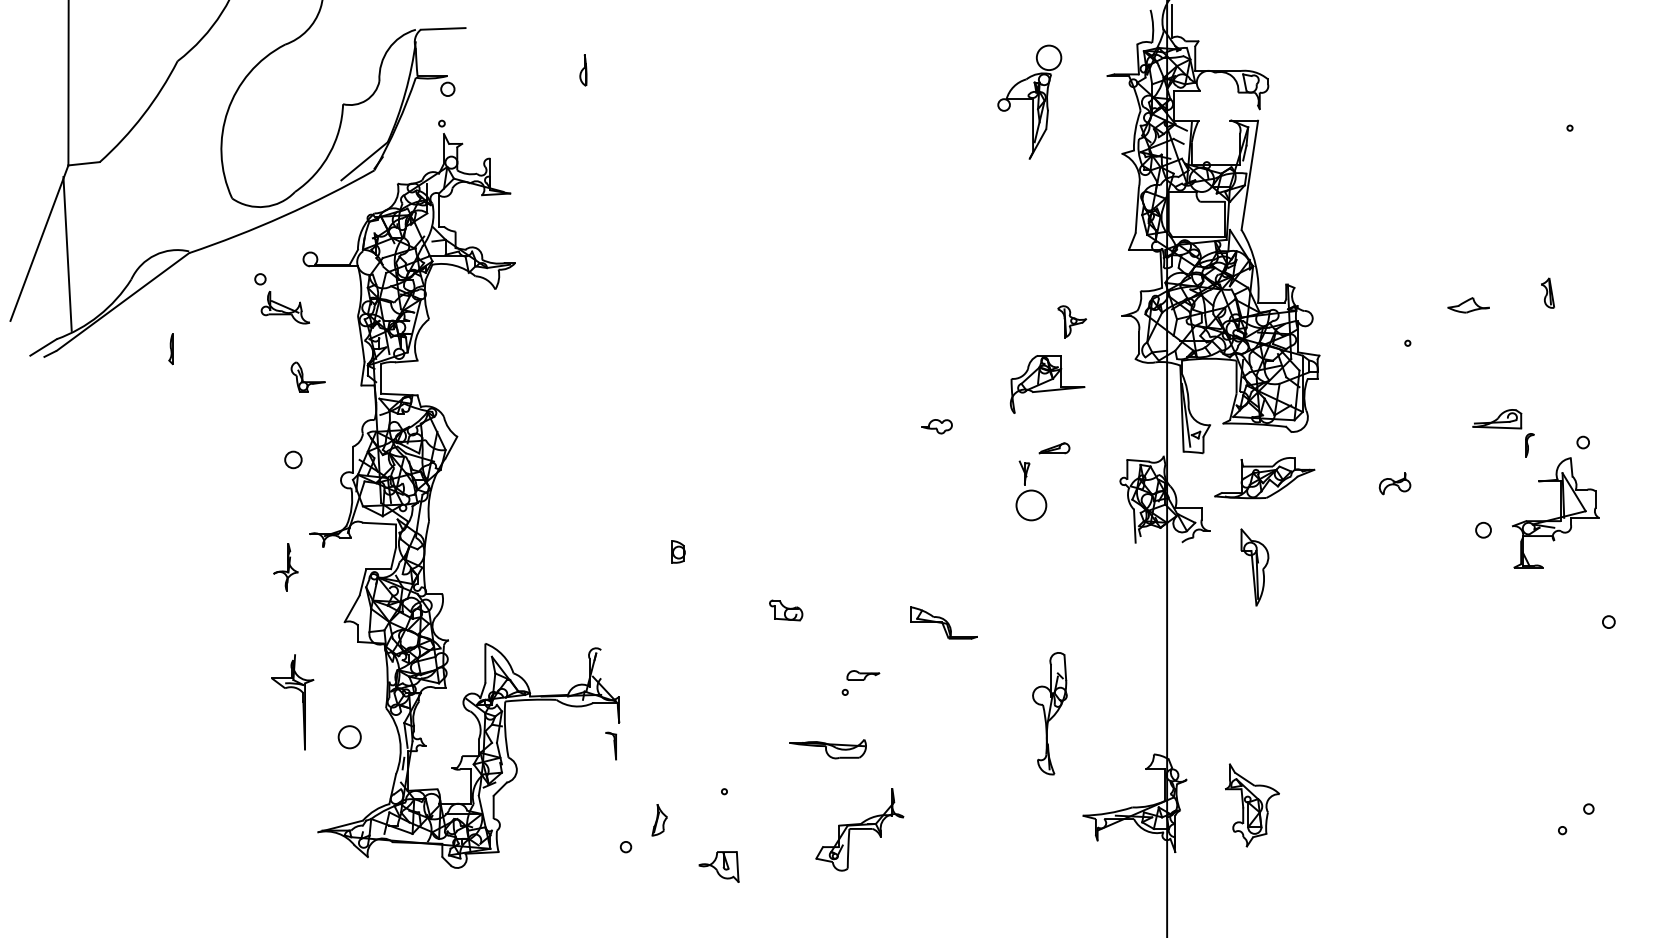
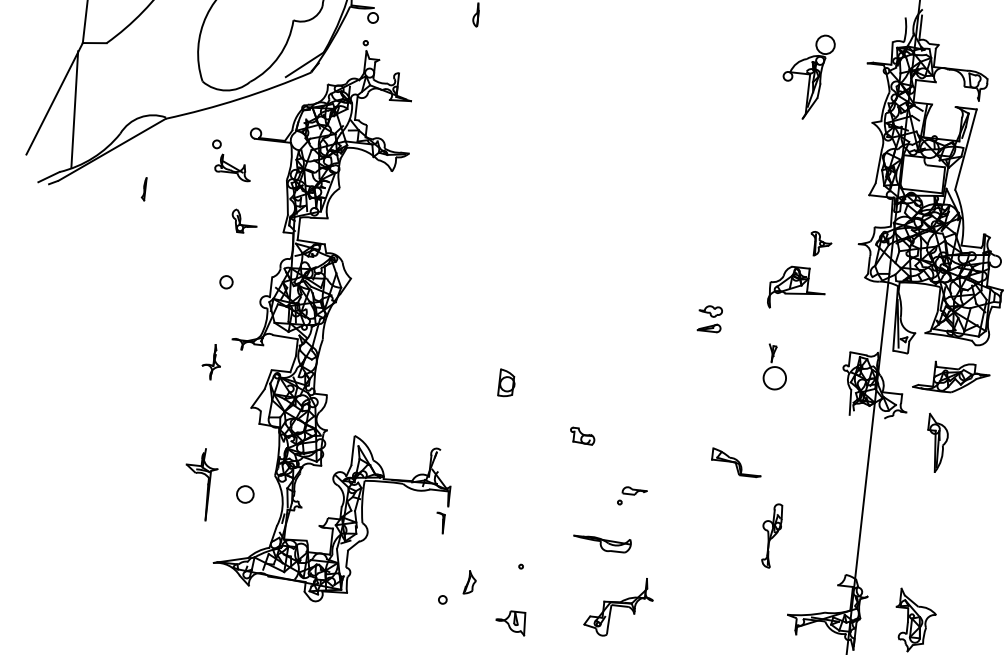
part: (1054, 448) -> (709, 327), moved
part: (678, 551) -> (506, 383), size x1.6
part: (943, 622) -> (736, 462), moved
part: (302, 702) -> (207, 485), moved
part: (1049, 713) -> (770, 535), size x0.7

